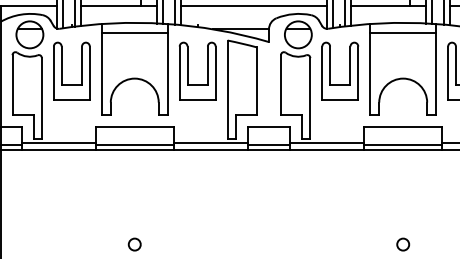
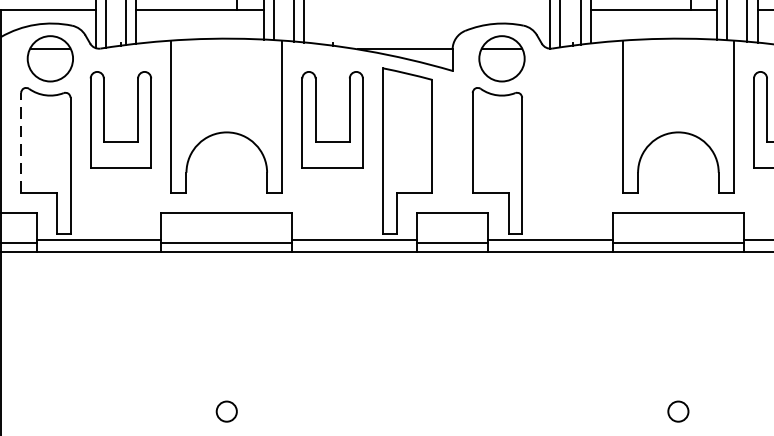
line: (253, 6) -> (426, 11), removed
line: (134, 33) -> (226, 56), removed
line: (403, 33) -> (678, 56), removed
part: (349, 70) -> (588, 118), removed
line: (12, 84) -> (21, 142), solid -> dashed

